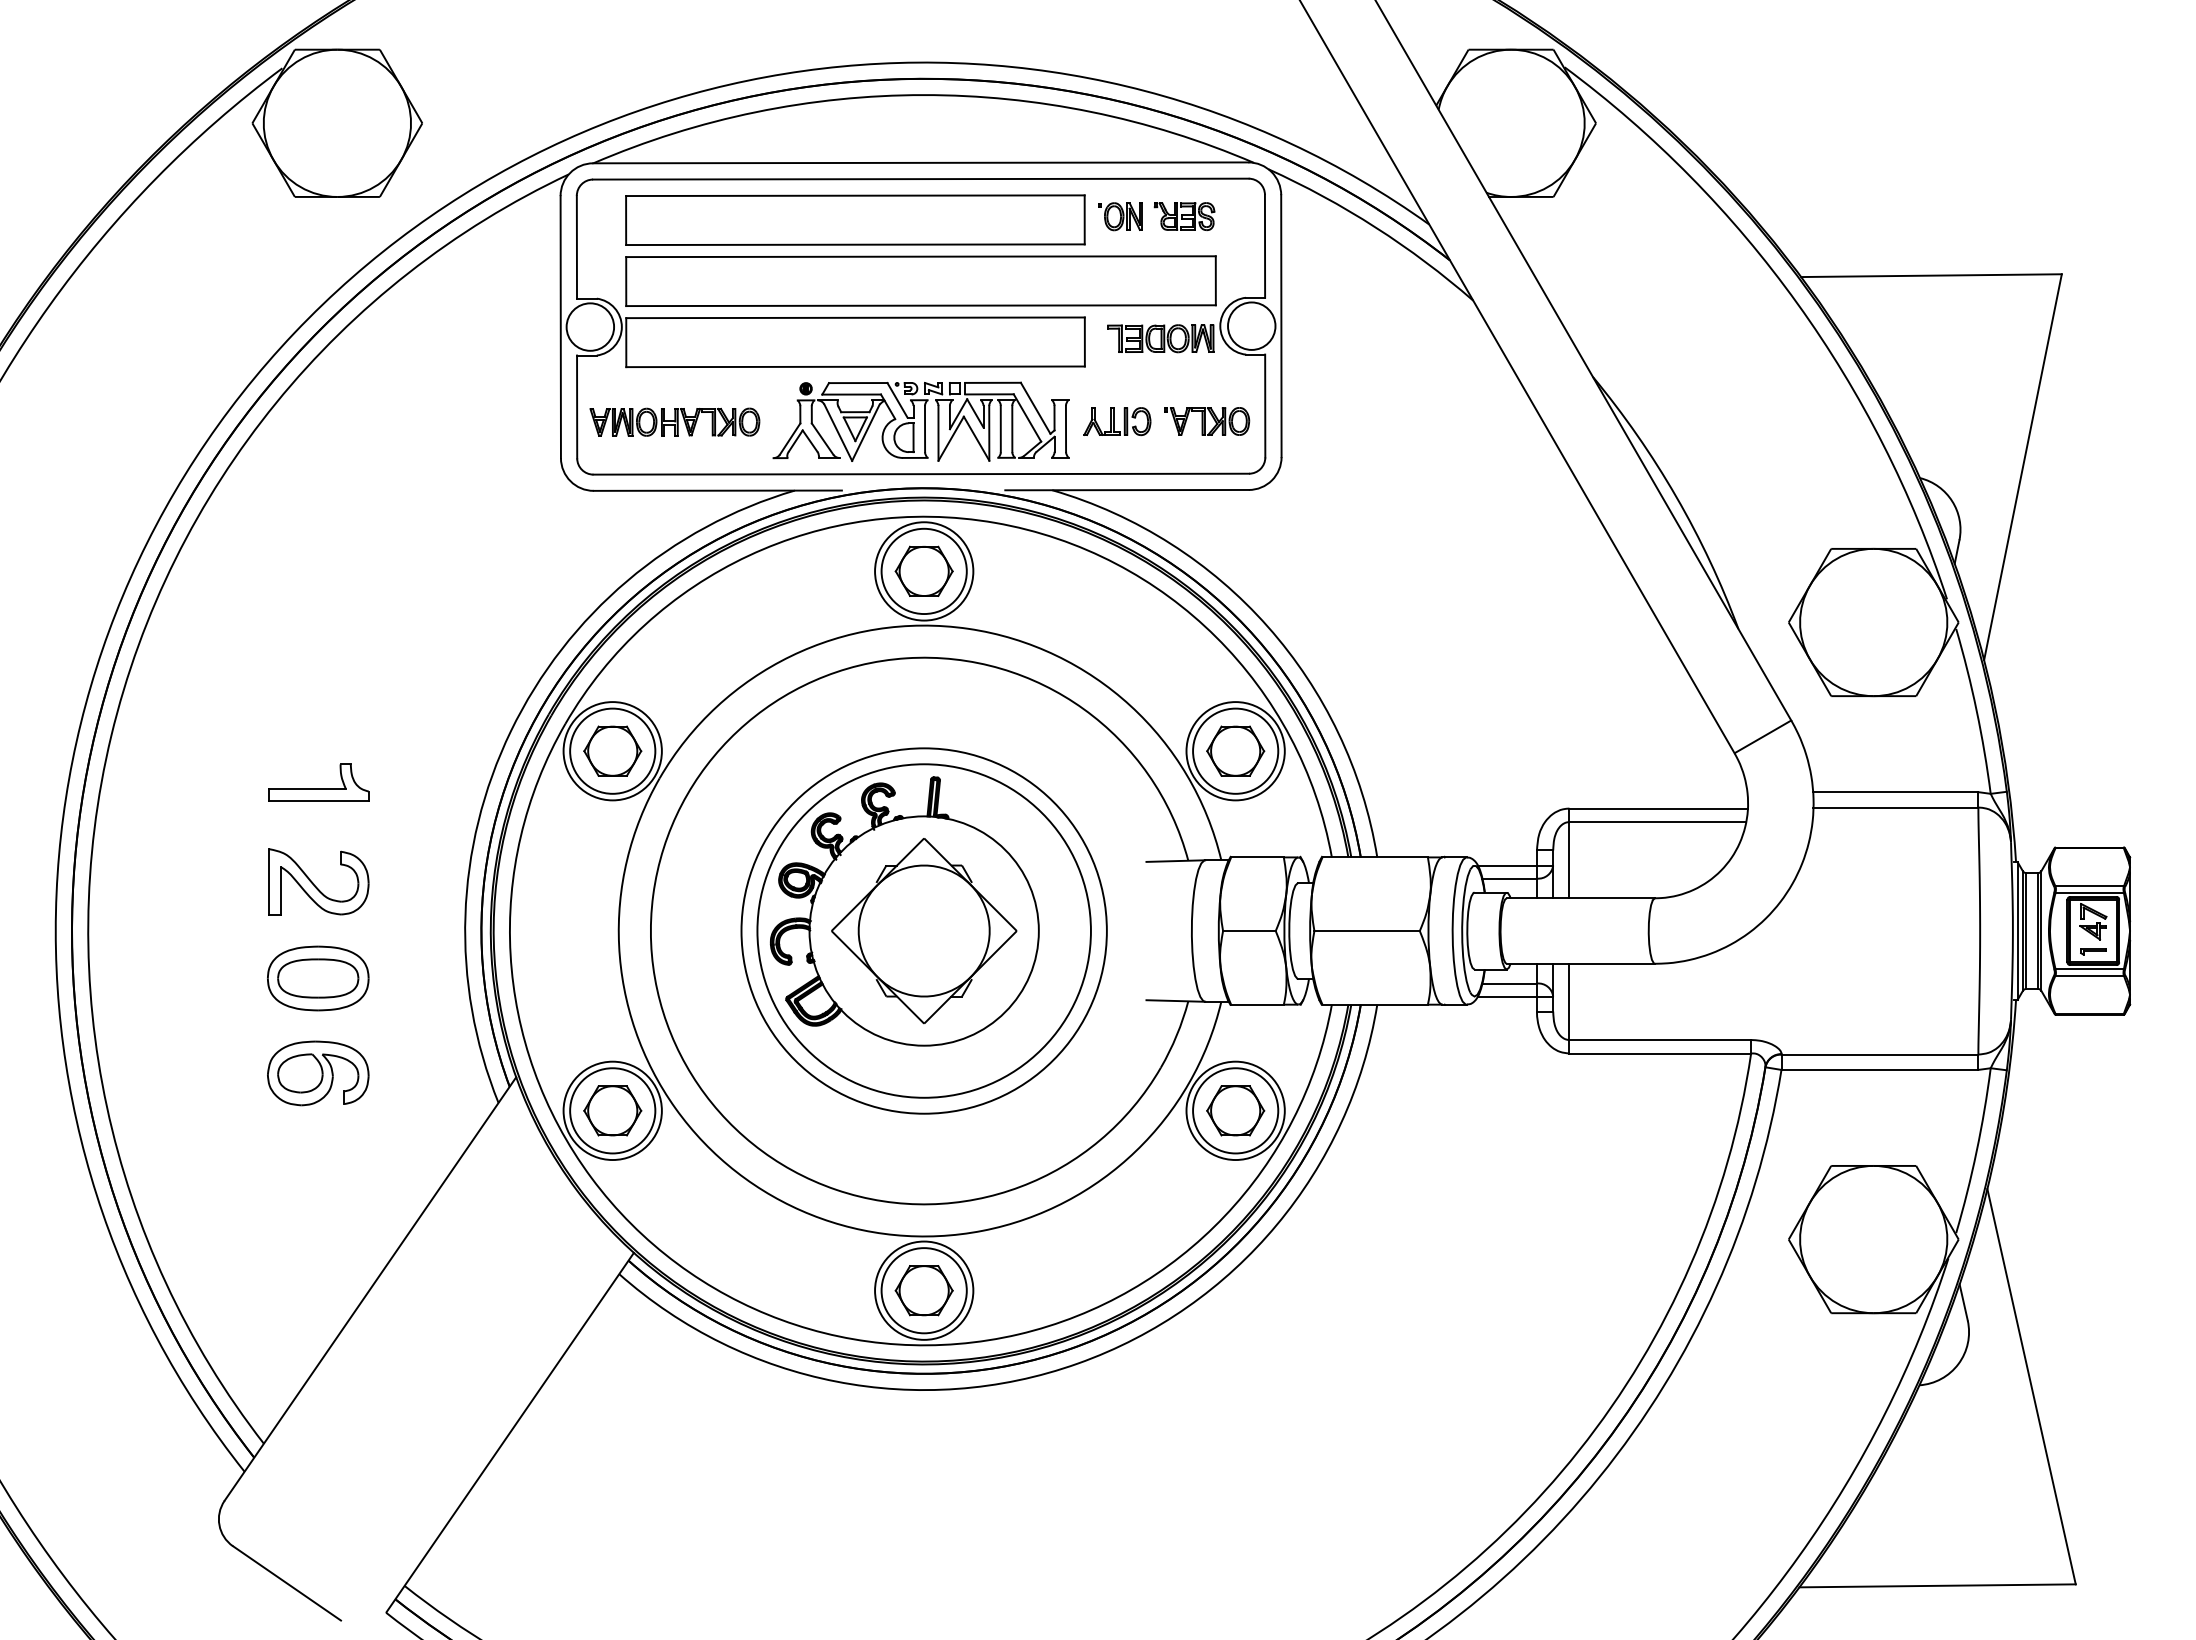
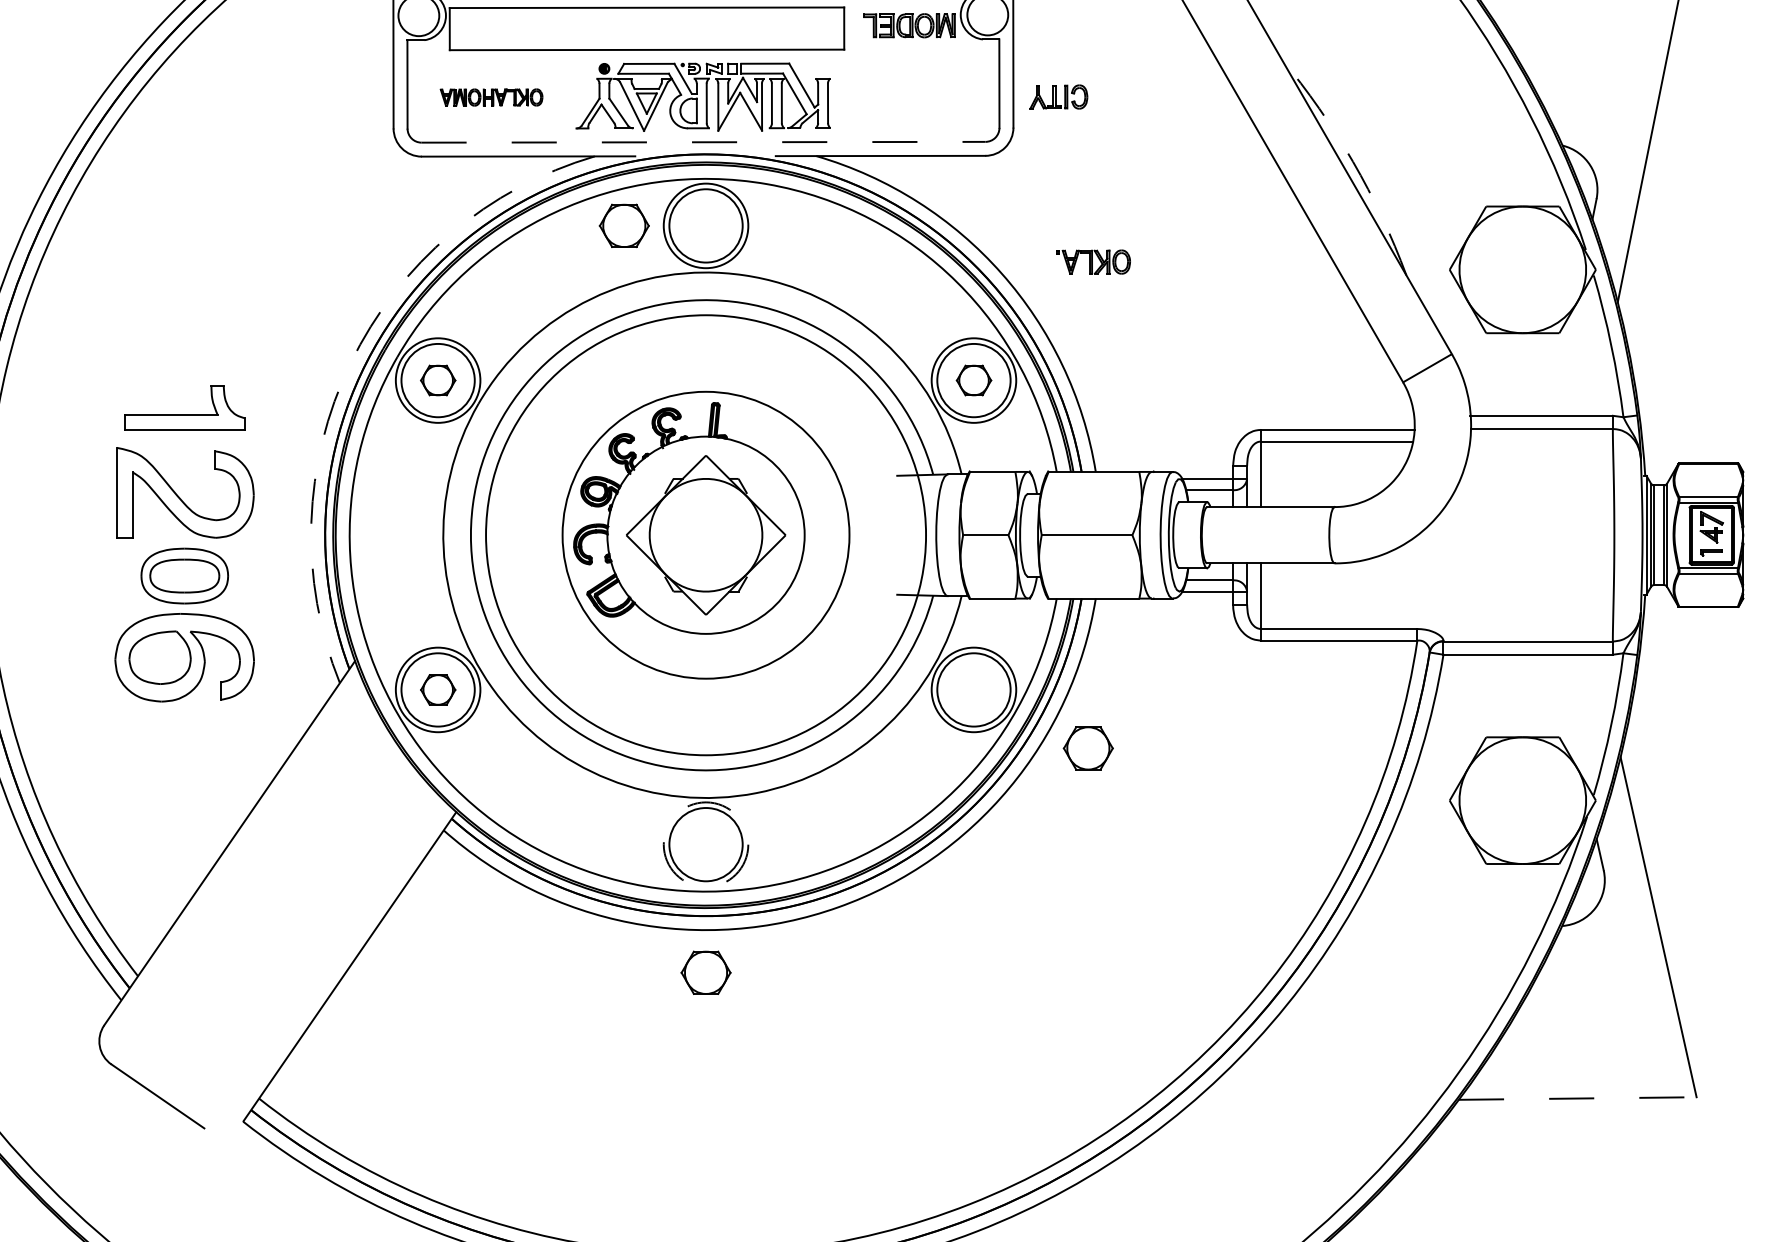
part: (674, 421) -> (491, 96), size x0.7
part: (1117, 421) -> (1058, 96), moved
part: (1207, 421) -> (1094, 262), moved
line: (921, 474) -> (703, 142), solid -> dashed
arc: (1676, 496) -> (1353, 161), solid -> dashed
part: (923, 570) -> (623, 225), moved
arc: (511, 731) -> (351, 363), solid -> dashed
part: (612, 750) -> (437, 379), size x0.7
part: (1235, 750) -> (973, 379), size x0.7
part: (318, 782) -> (185, 407), size x1.4
part: (318, 881) -> (185, 492), size x1.6
circle: (923, 930) -> (705, 534), size x1.4
part: (318, 1073) -> (185, 657), size x1.6
part: (612, 1110) -> (437, 689), size x0.7
part: (1235, 1110) -> (1088, 748), moved
part: (923, 1290) -> (705, 972), moved
circle: (924, 1290) -> (706, 844), solid -> dashed
line: (1938, 1585) -> (1578, 1098), solid -> dashed

